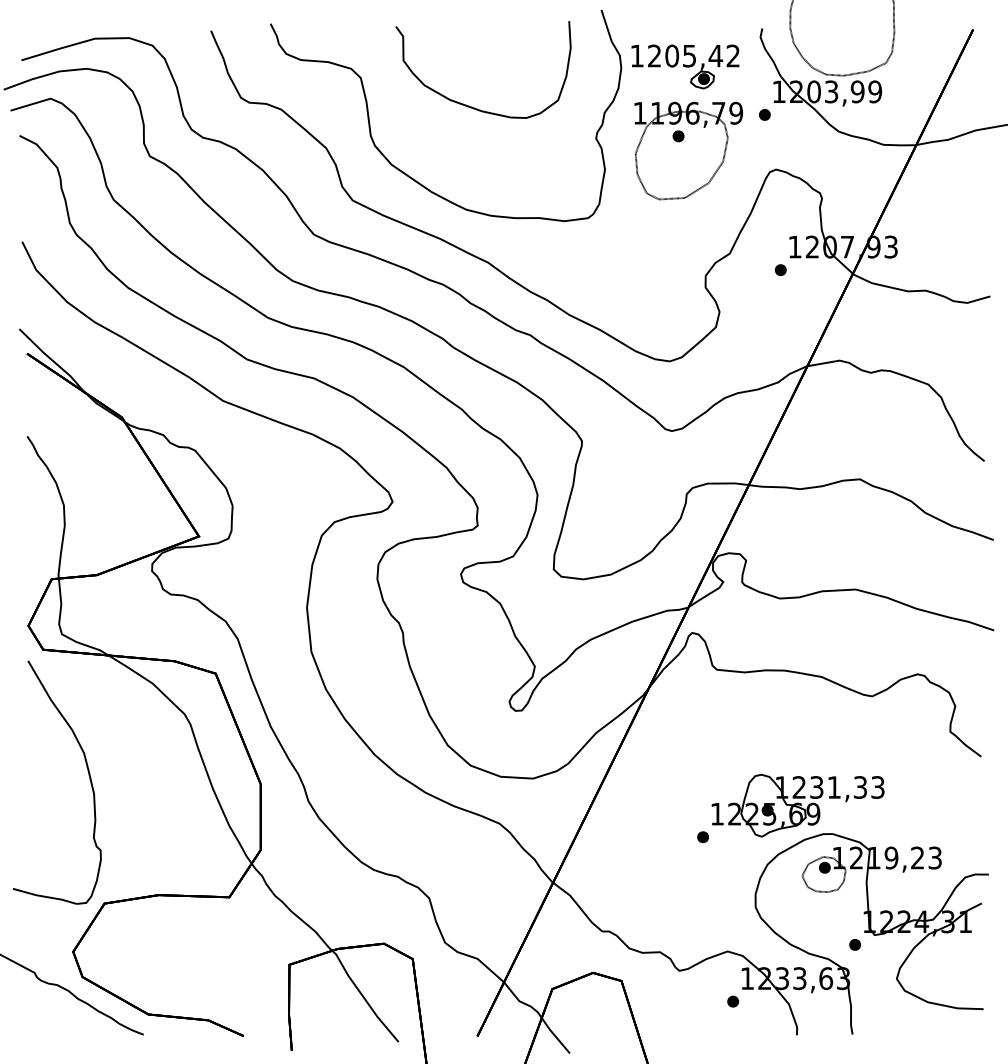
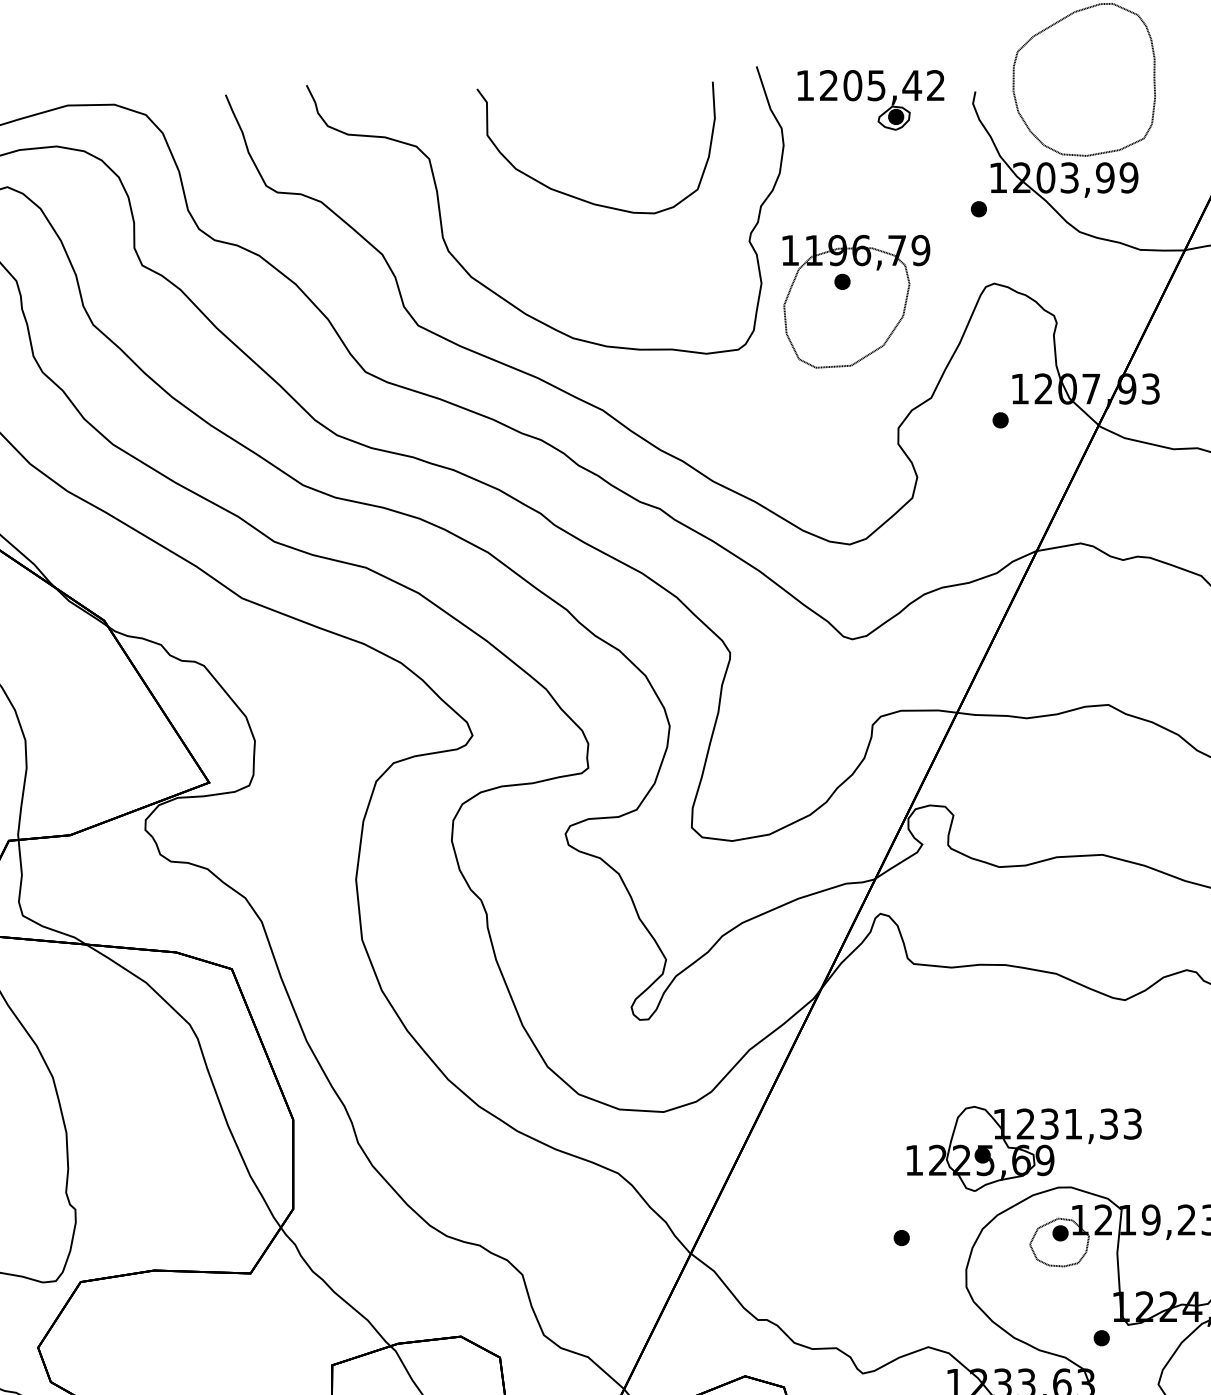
part: (685, 66) -> (870, 99), moved
part: (688, 150) -> (856, 301), moved
part: (702, 837) -> (900, 1238), moved

